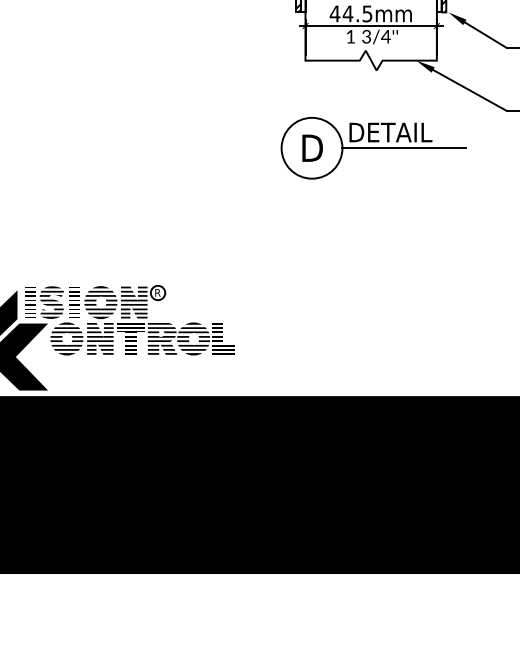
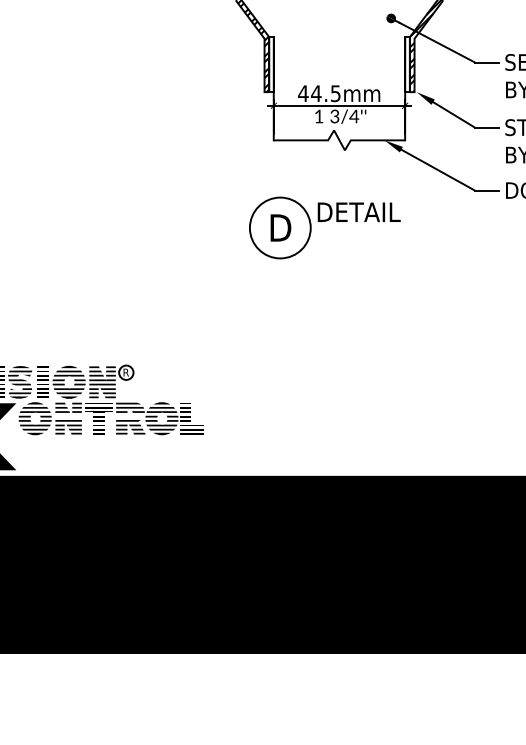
line: (404, 148) -> (372, 228), removed
fill: (100, 336) -> (68, 416), removed
fill: (162, 336) -> (130, 416), removed

